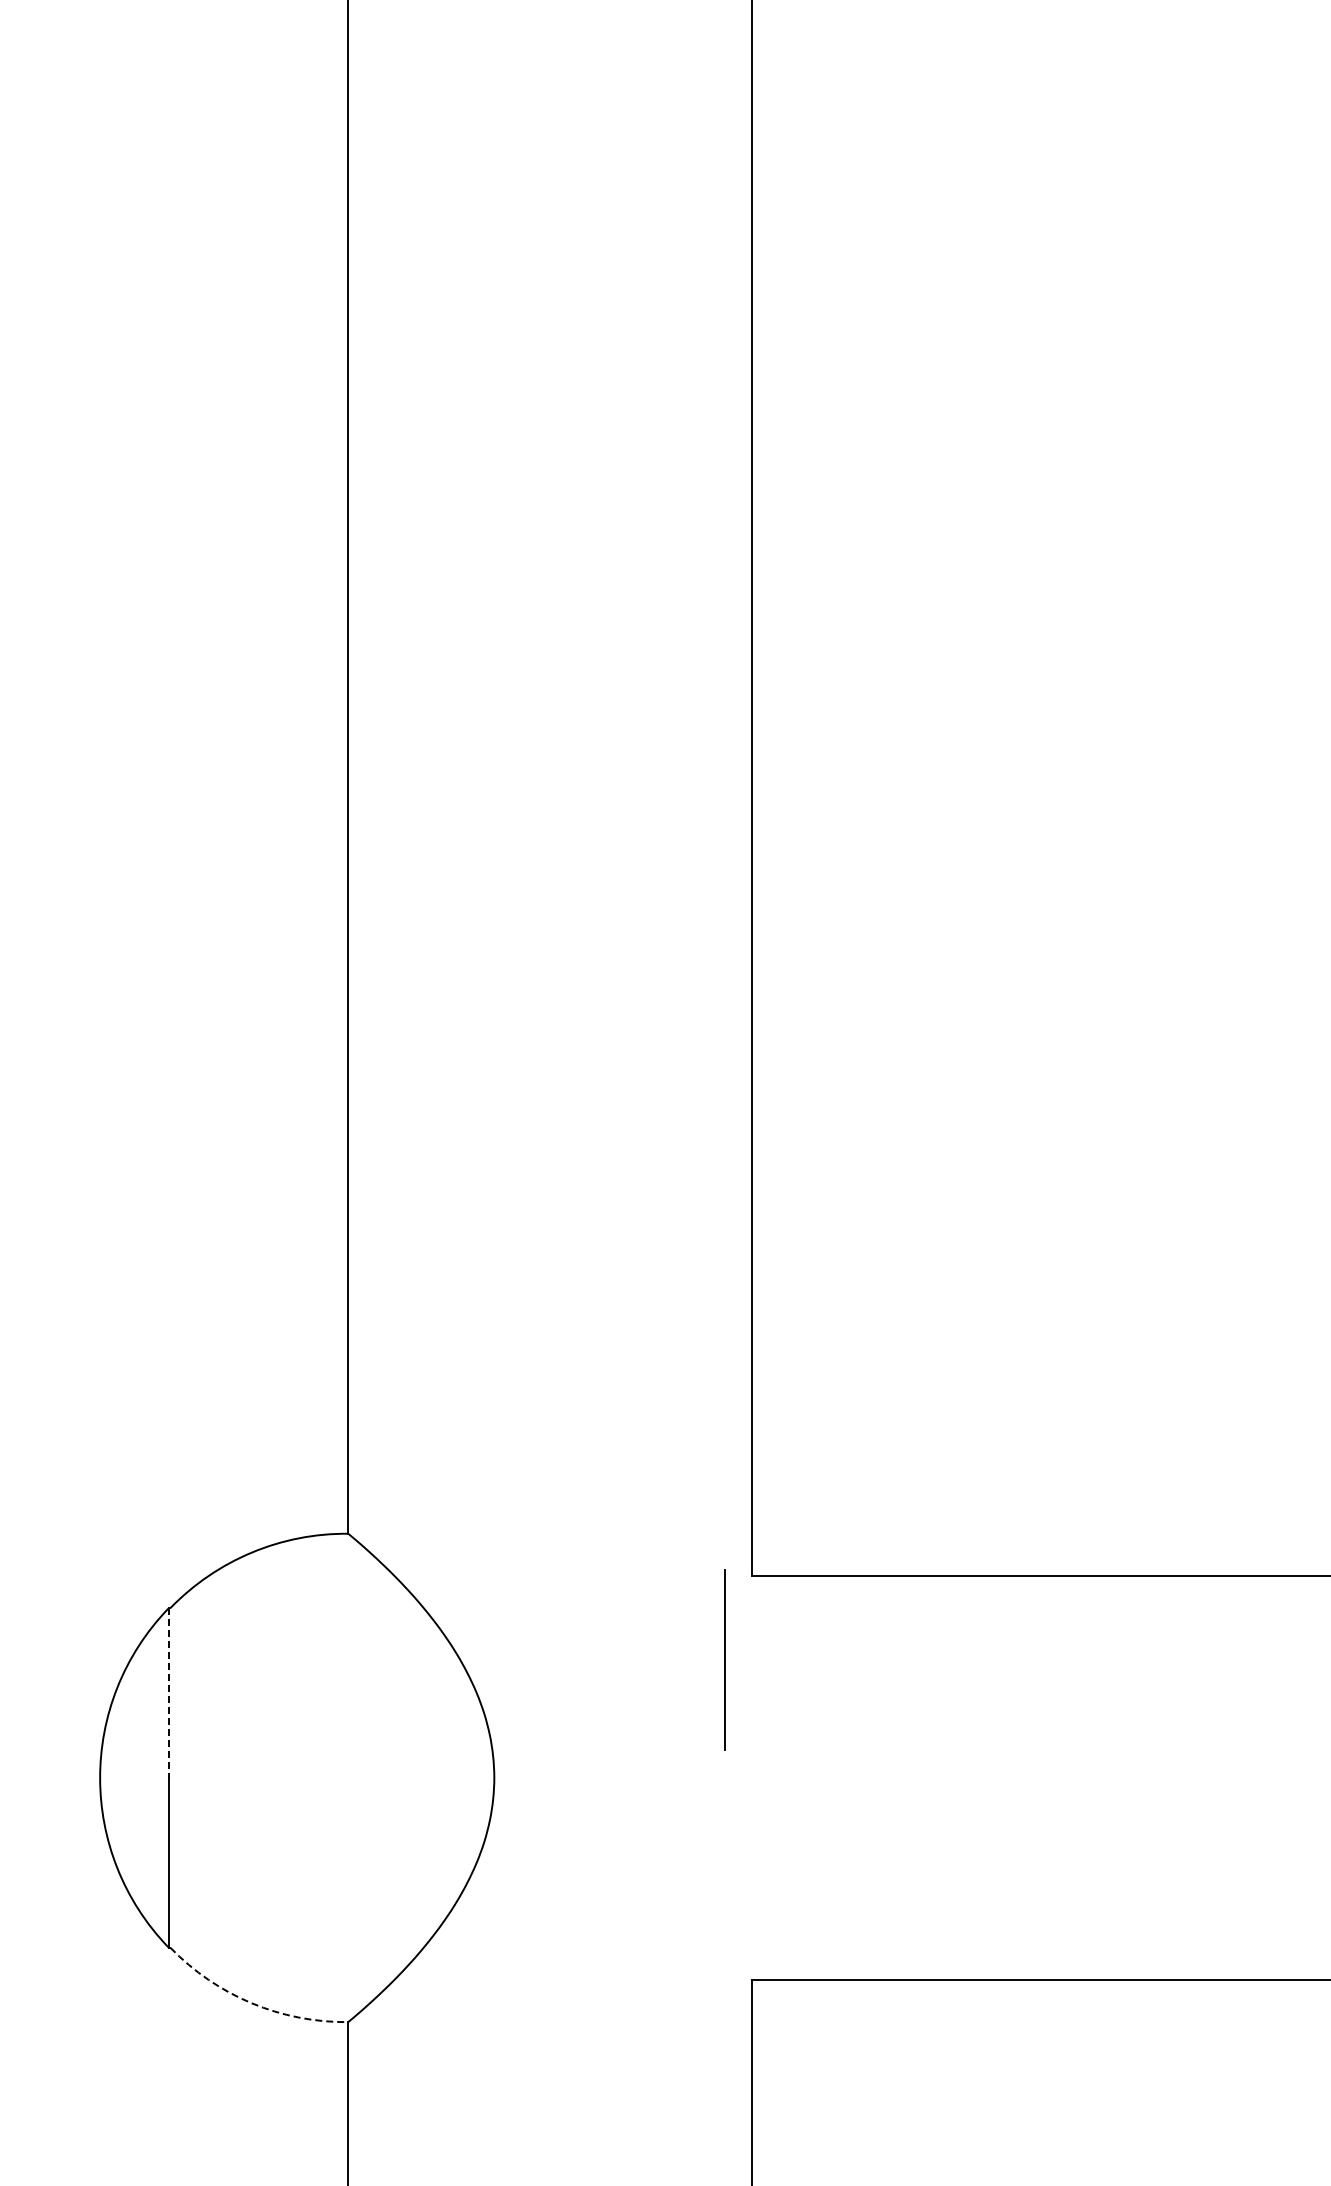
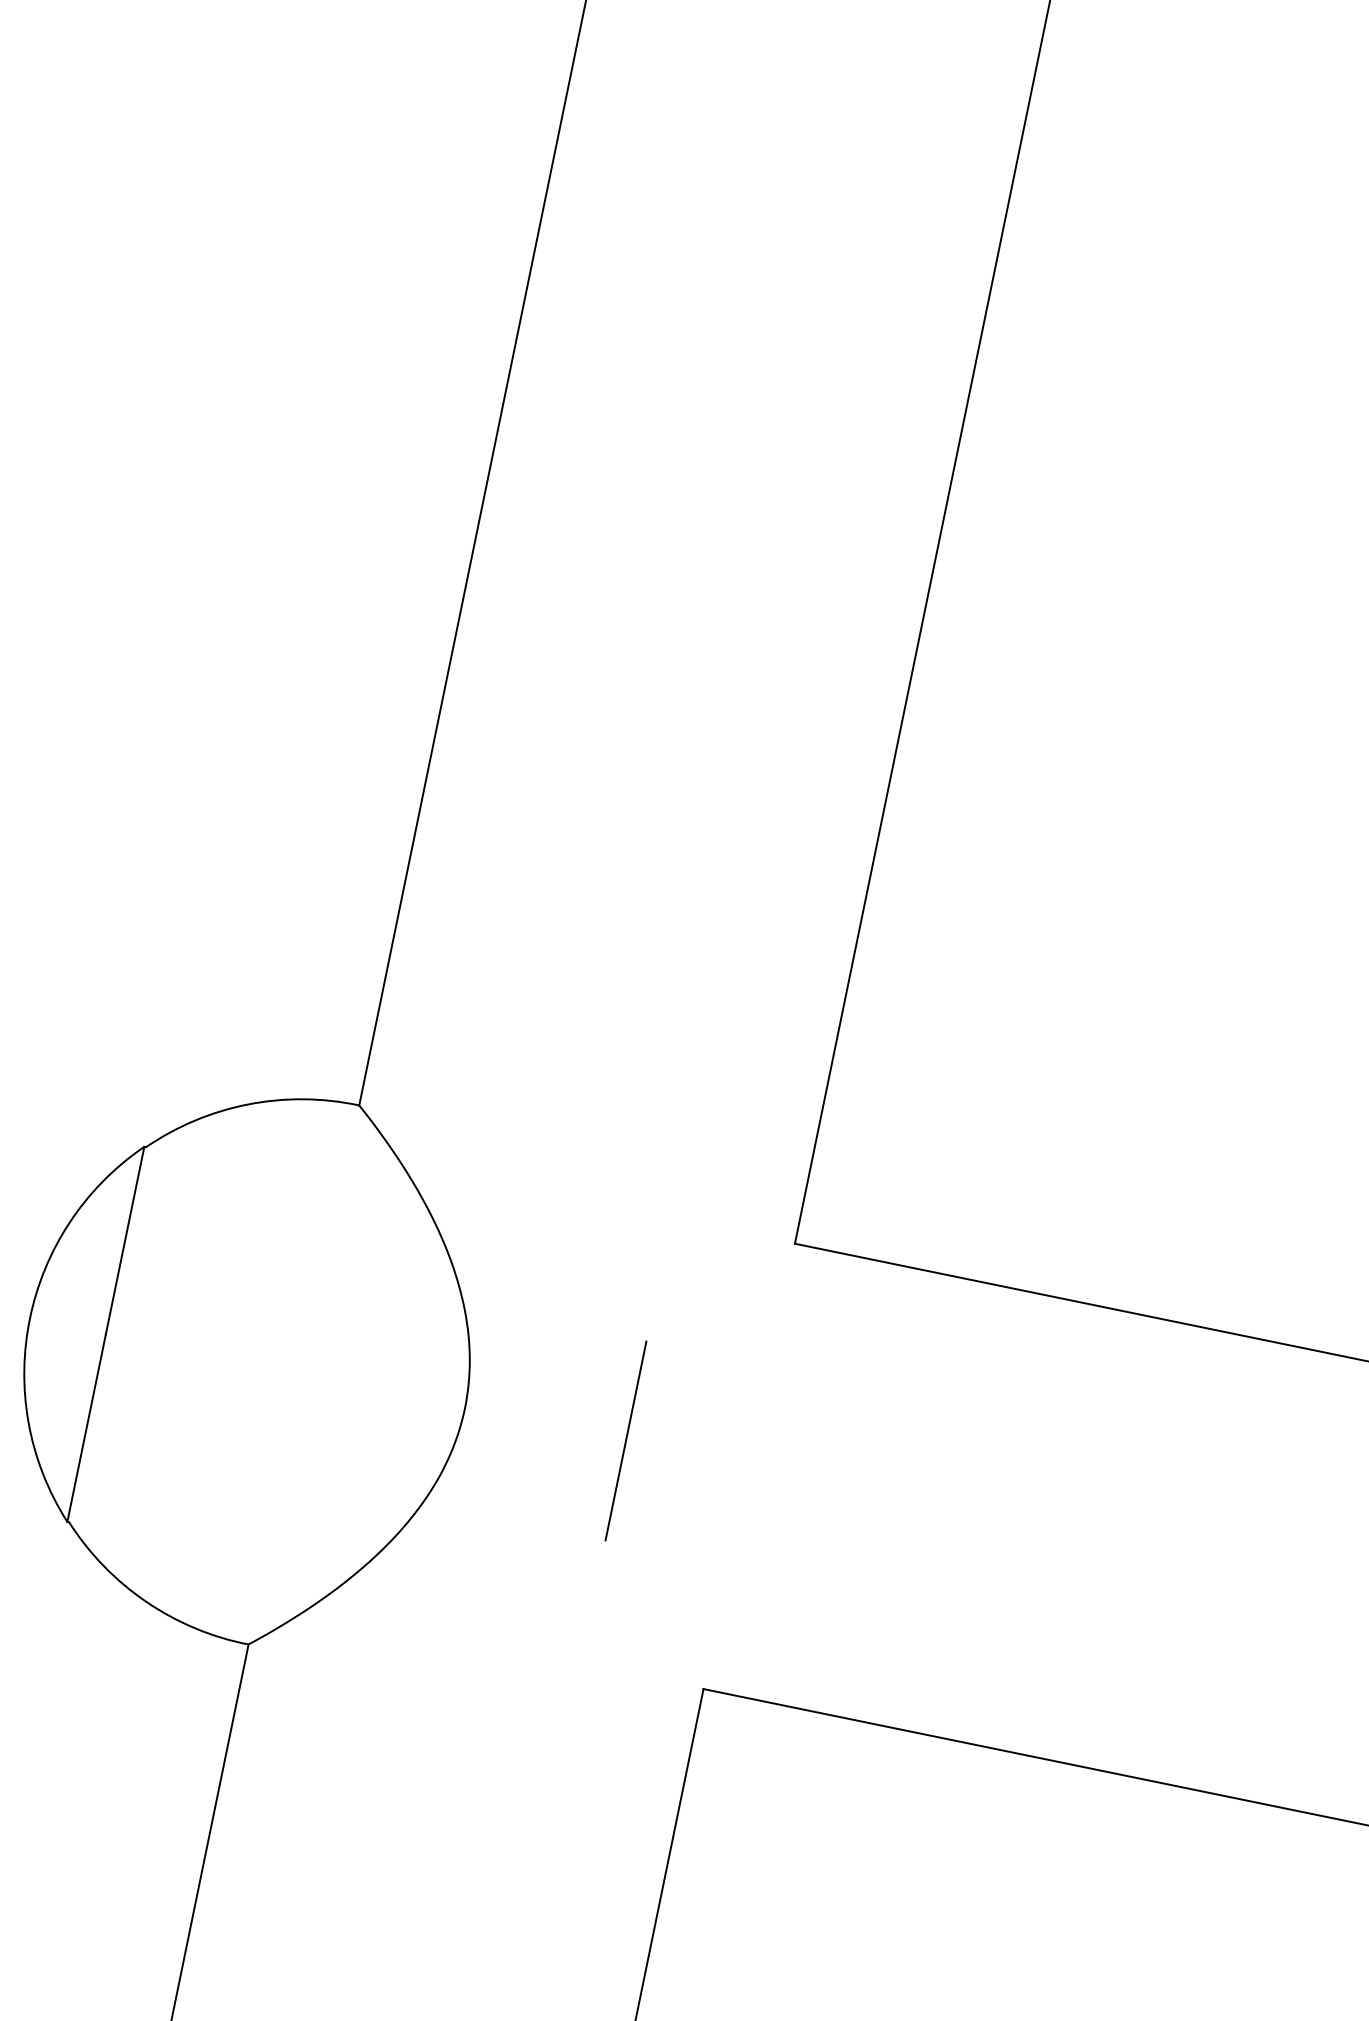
line: (724, 1659) -> (625, 1440), moved
line: (168, 1693) -> (124, 1241), dashed -> solid
arc: (251, 2003) -> (145, 1602), dashed -> solid

